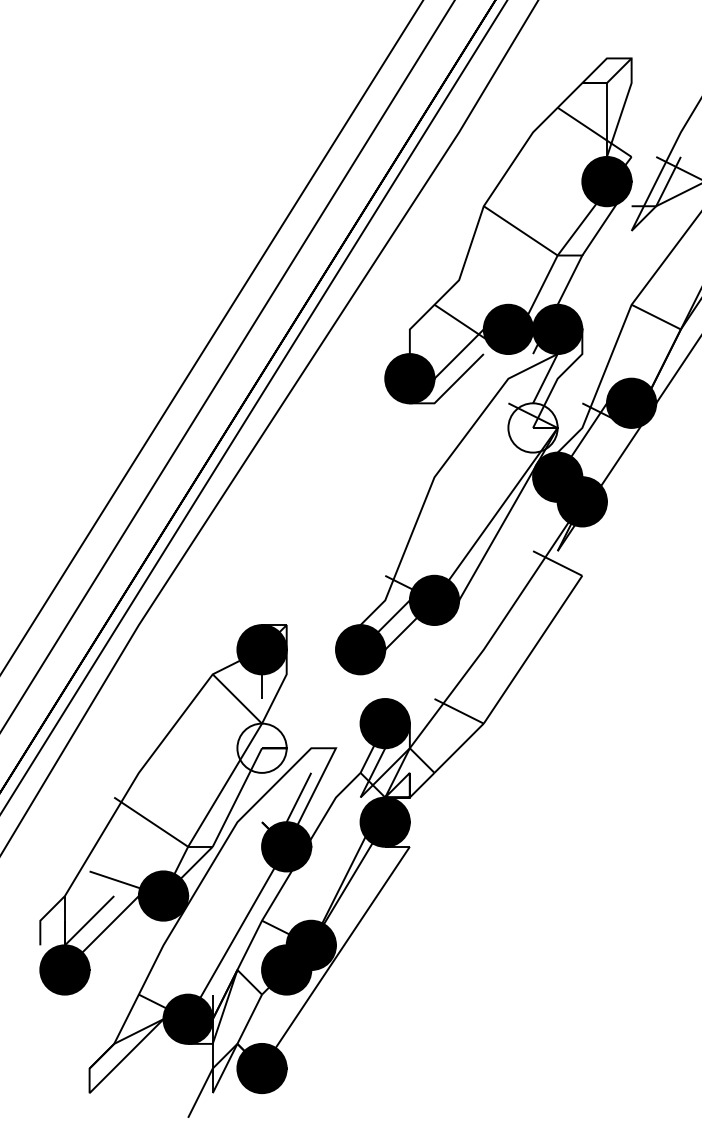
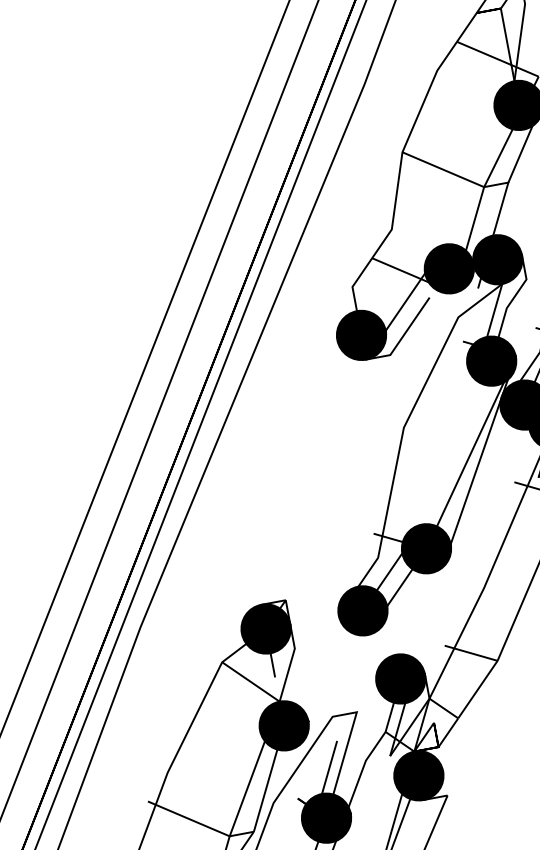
fill: (532, 427) -> (491, 360), added
fill: (261, 747) -> (283, 725), added

